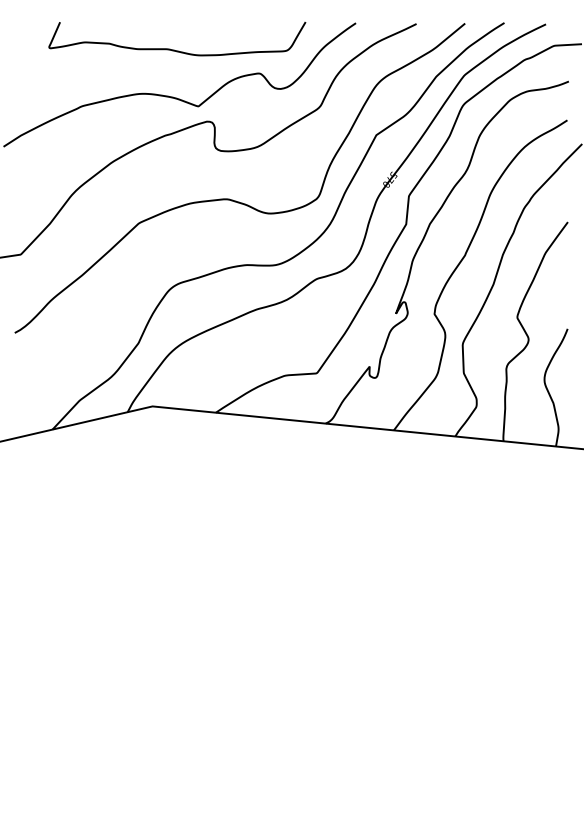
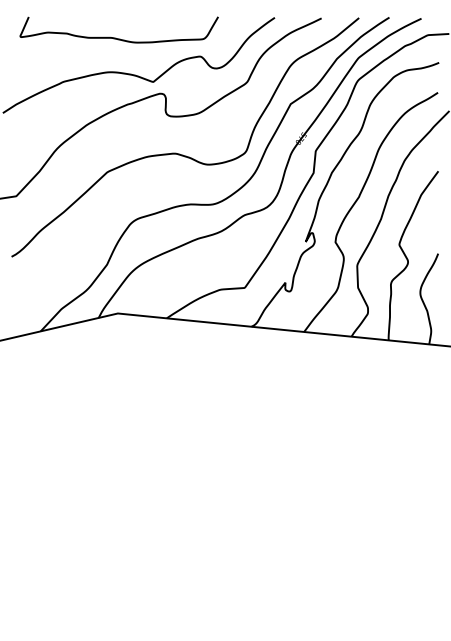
curve: (174, 49) -> (117, 38), moved

